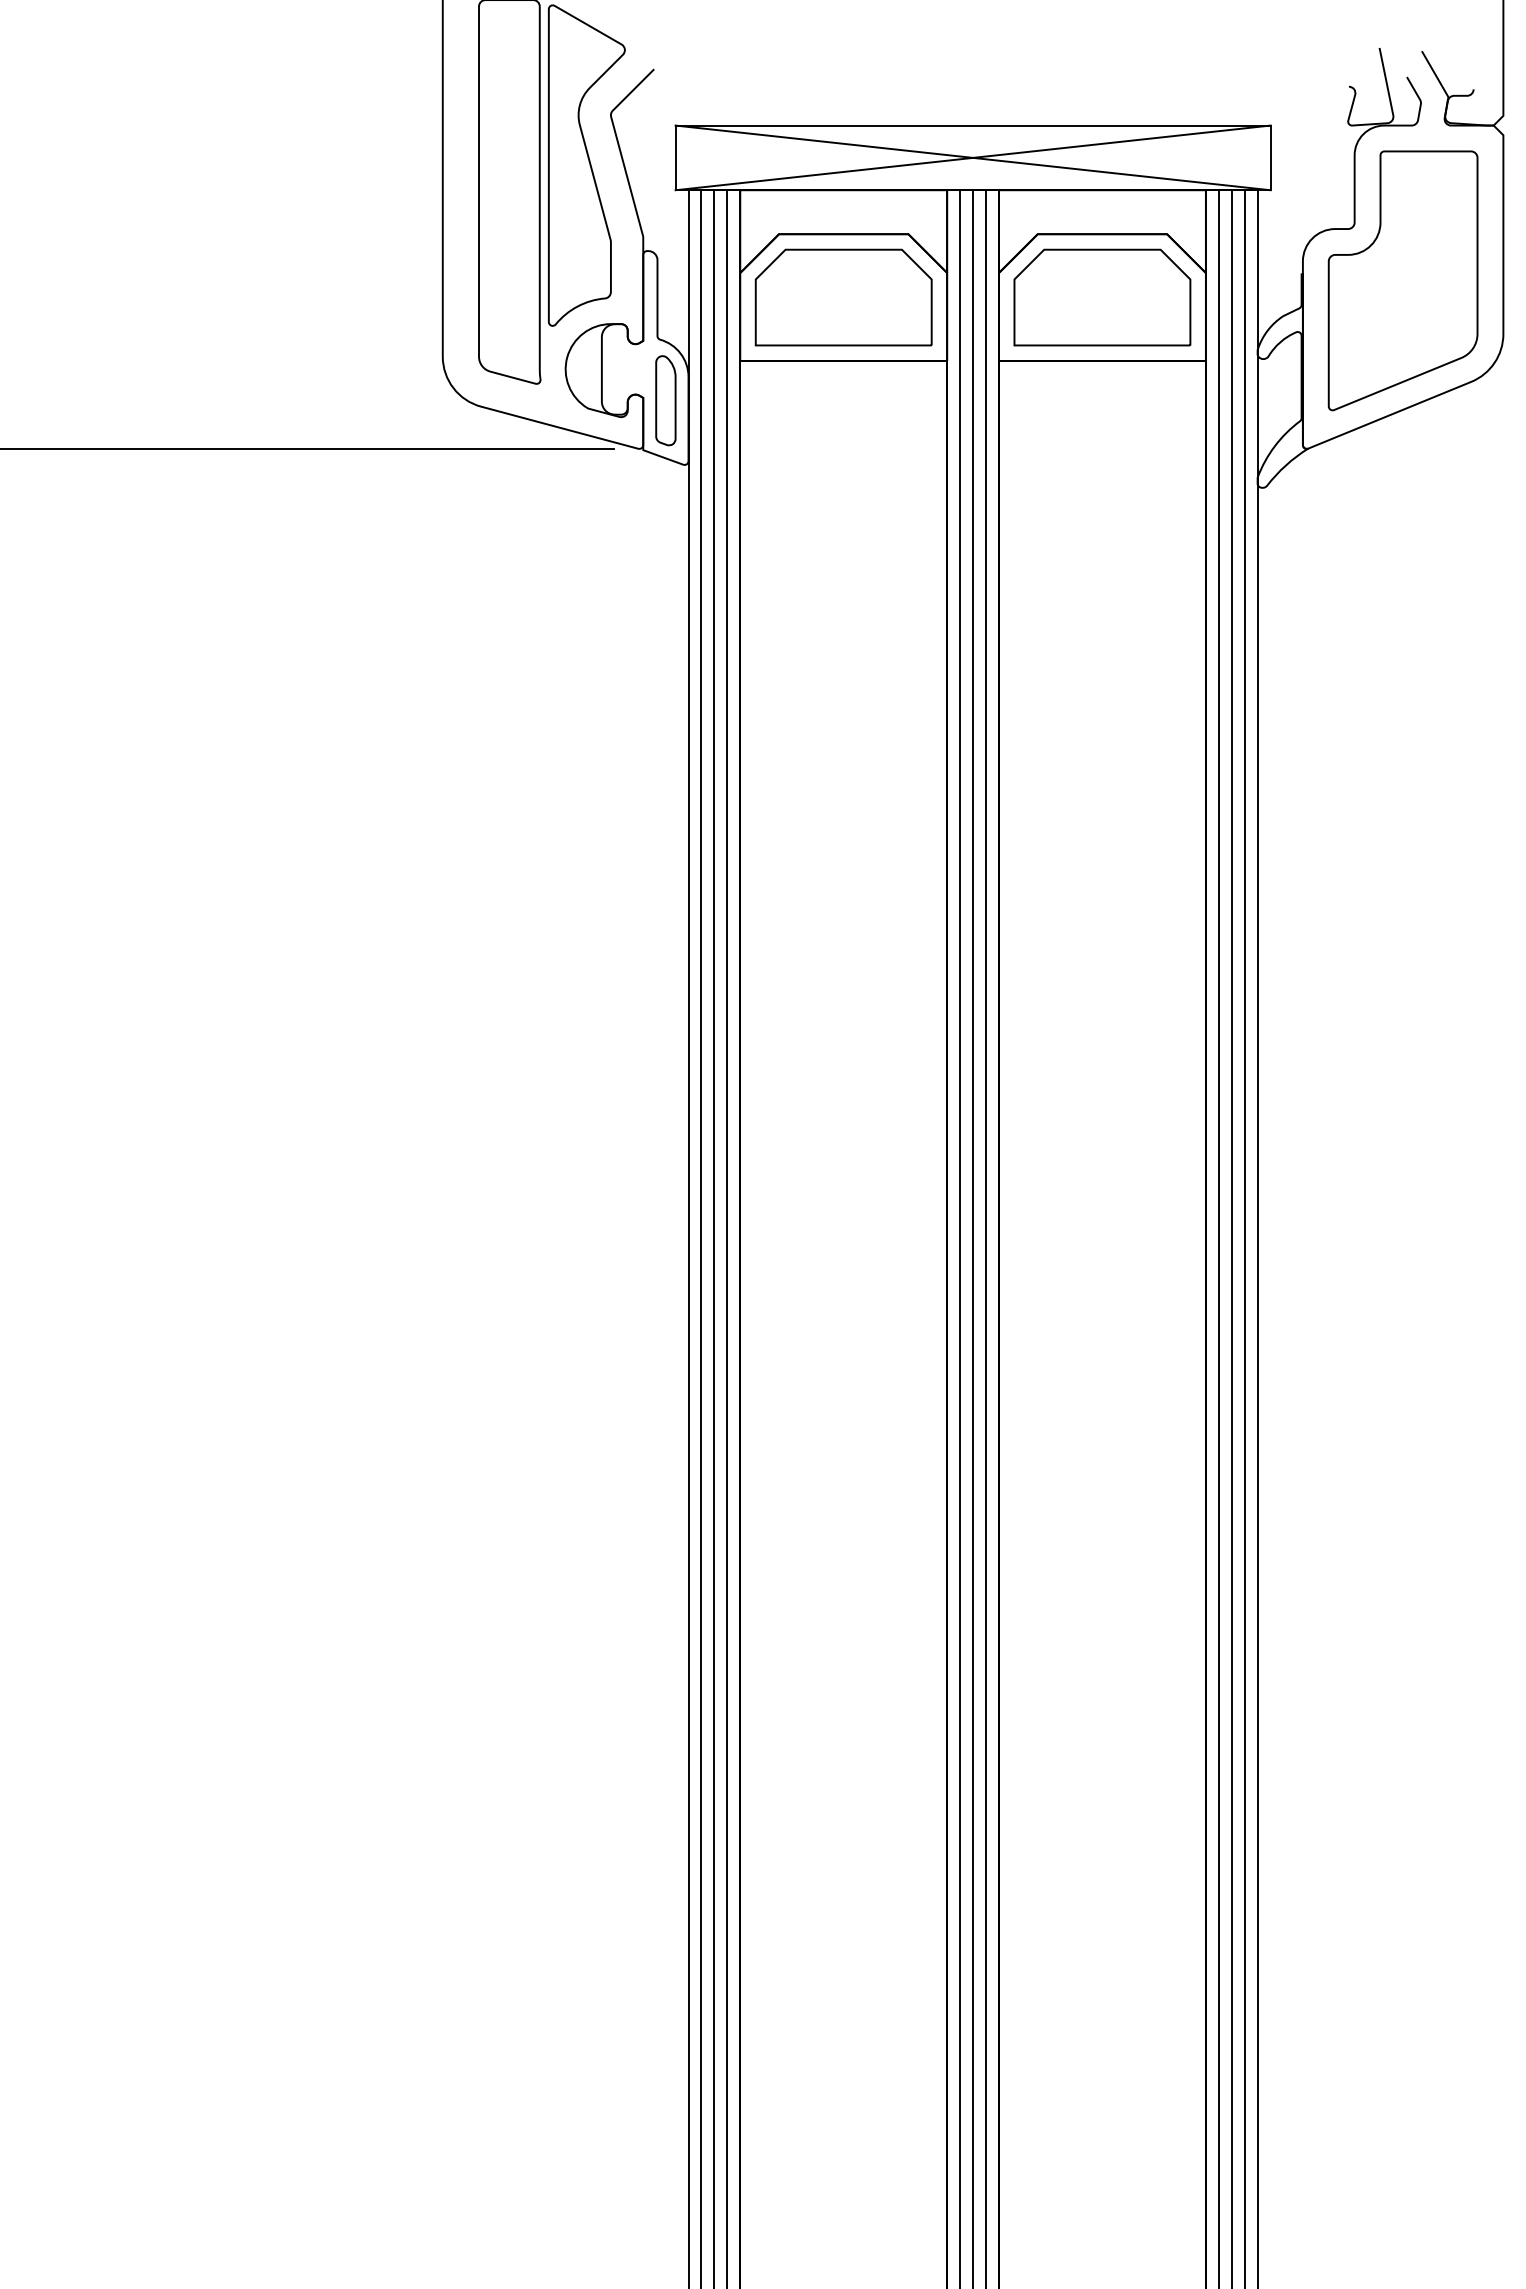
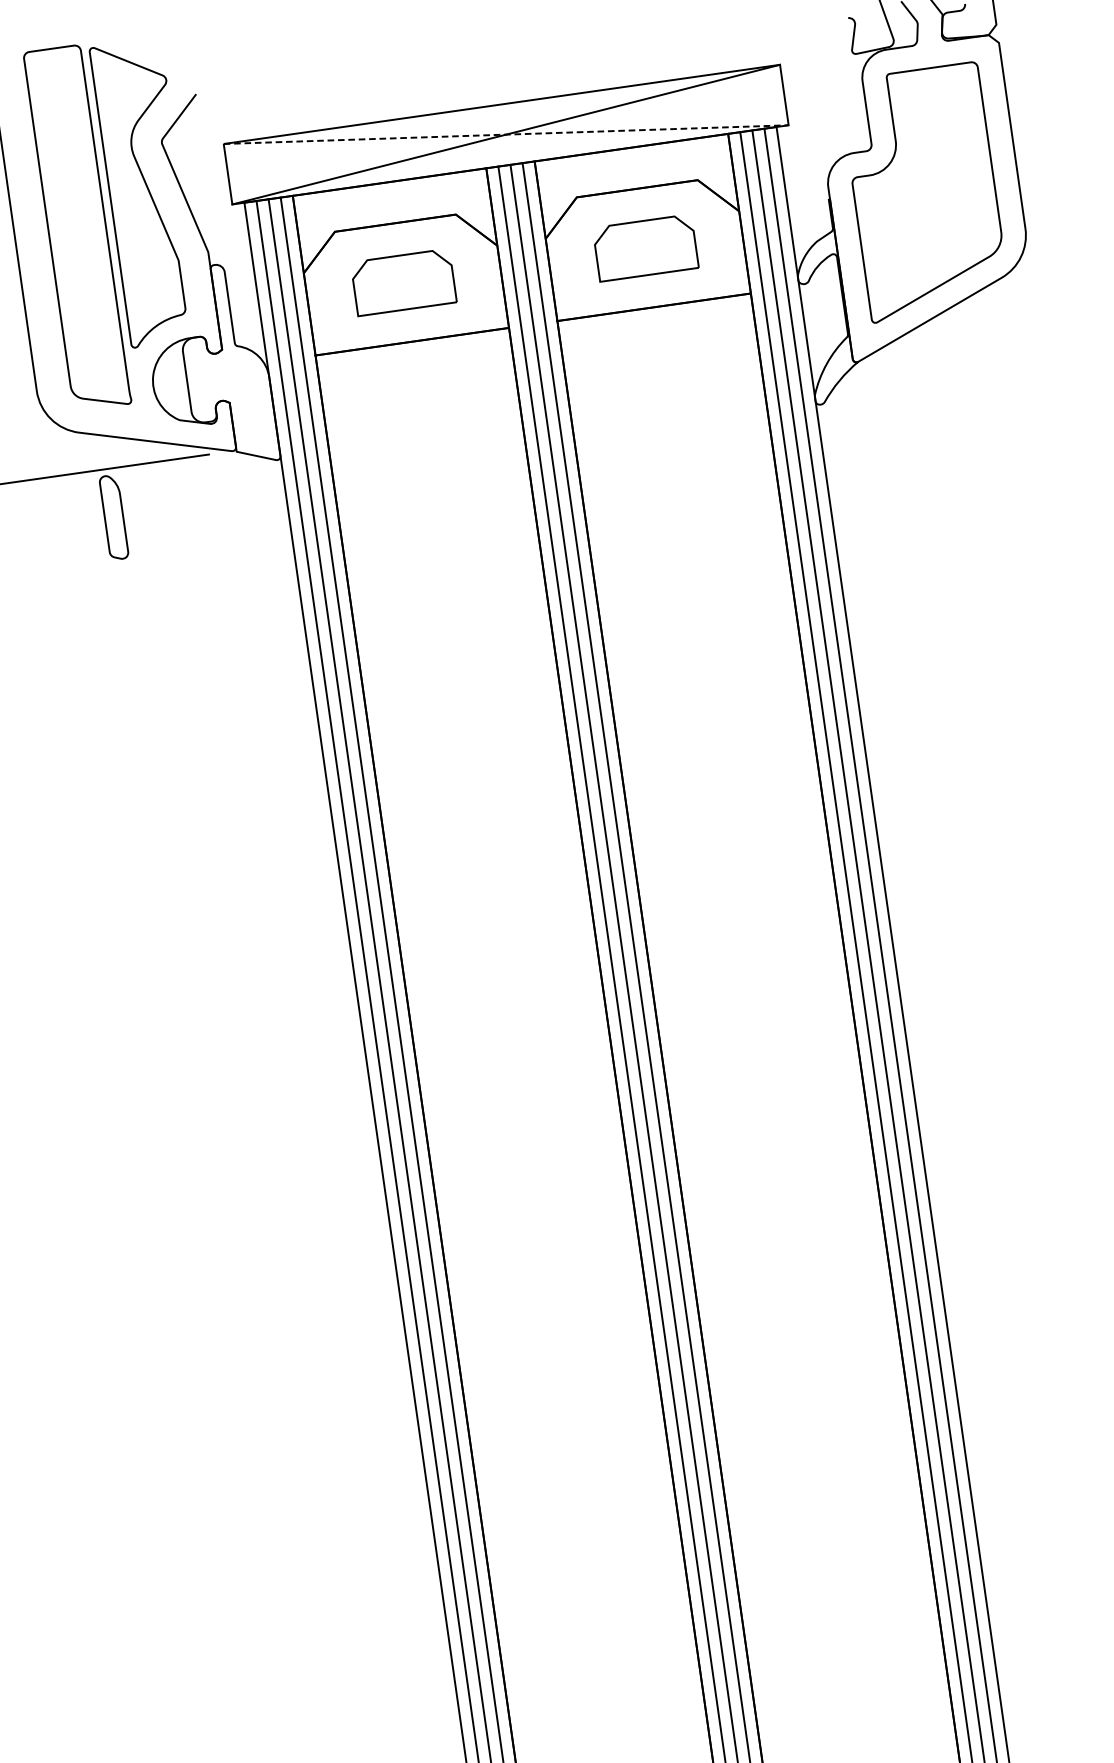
line: (973, 157) -> (506, 134), solid -> dashed
part: (843, 297) -> (403, 282), size x0.6
part: (1102, 297) -> (645, 247), size x0.6
part: (665, 400) -> (113, 517), moved

